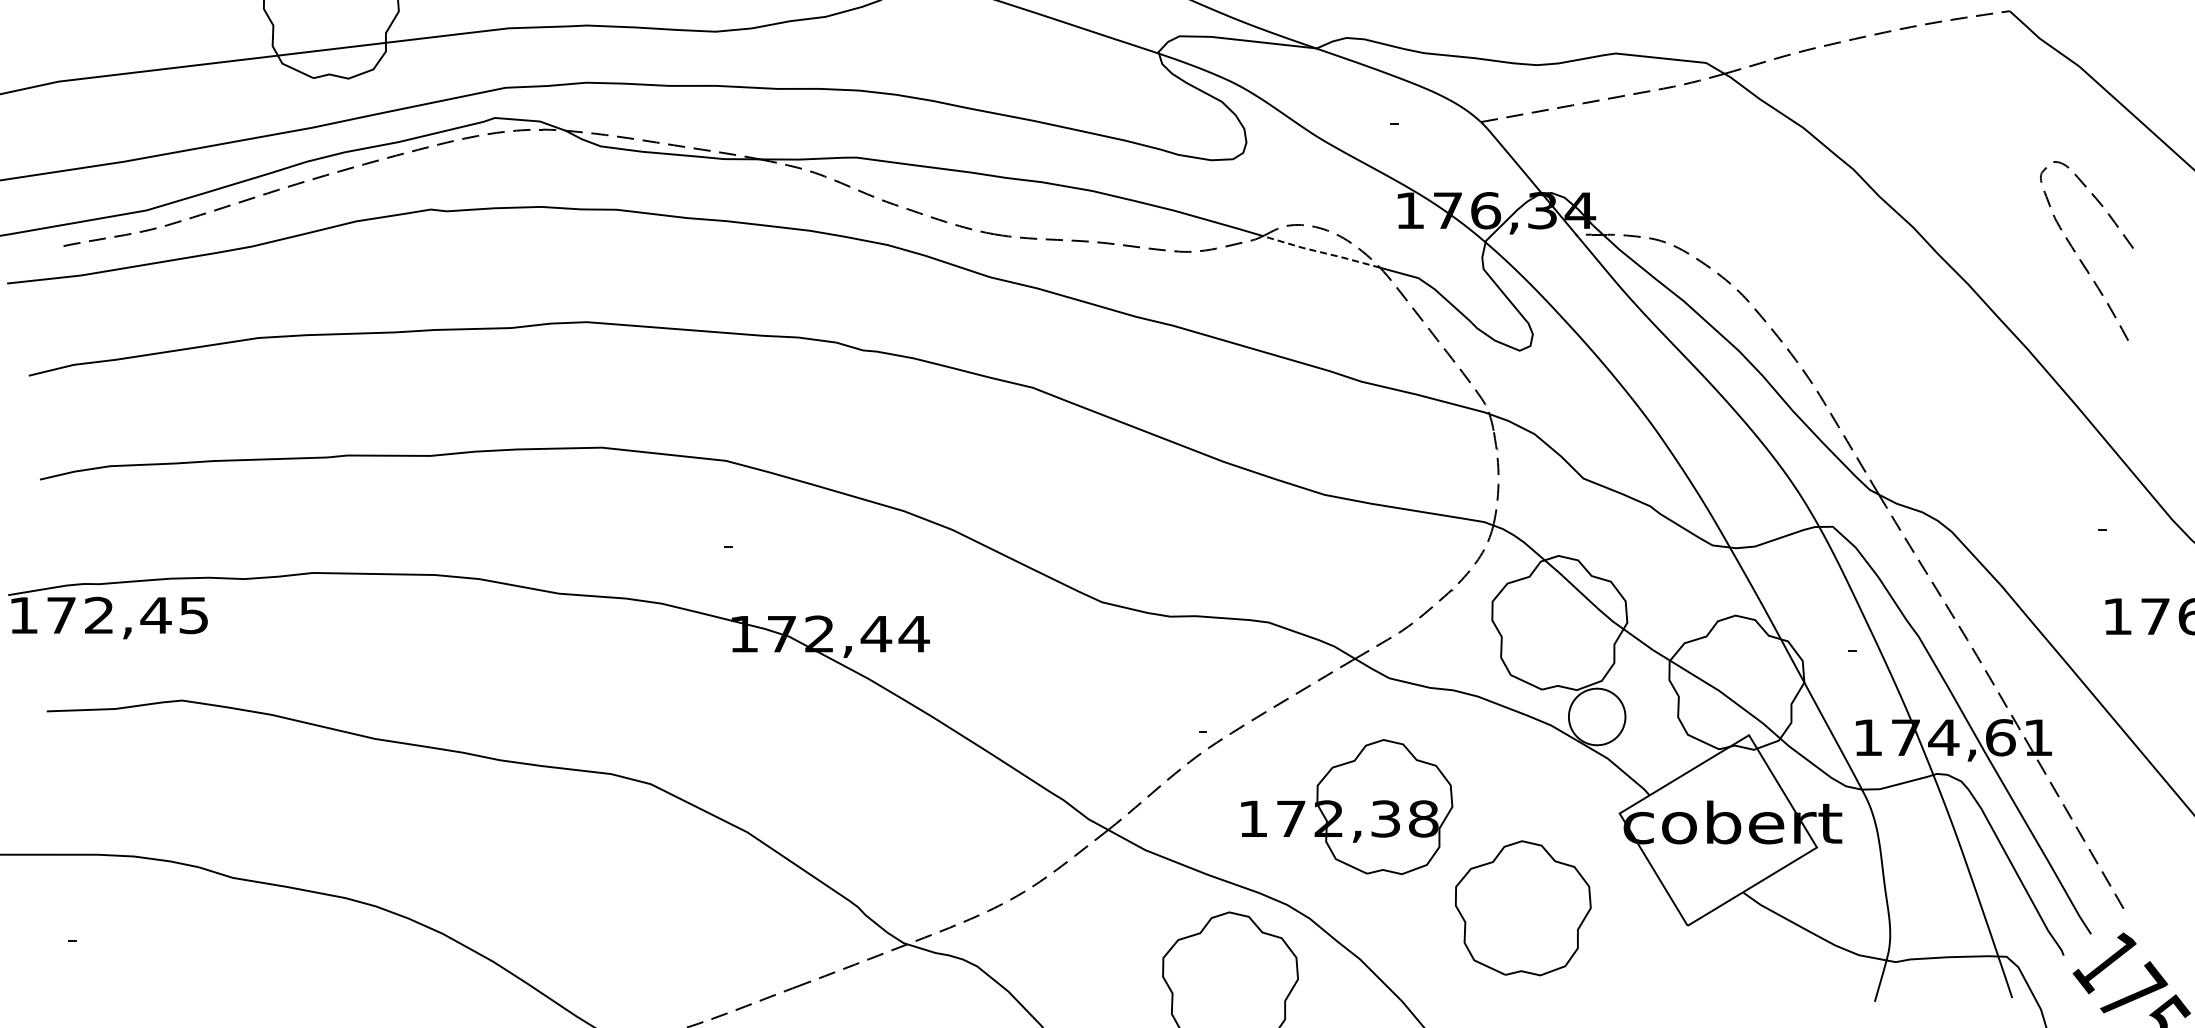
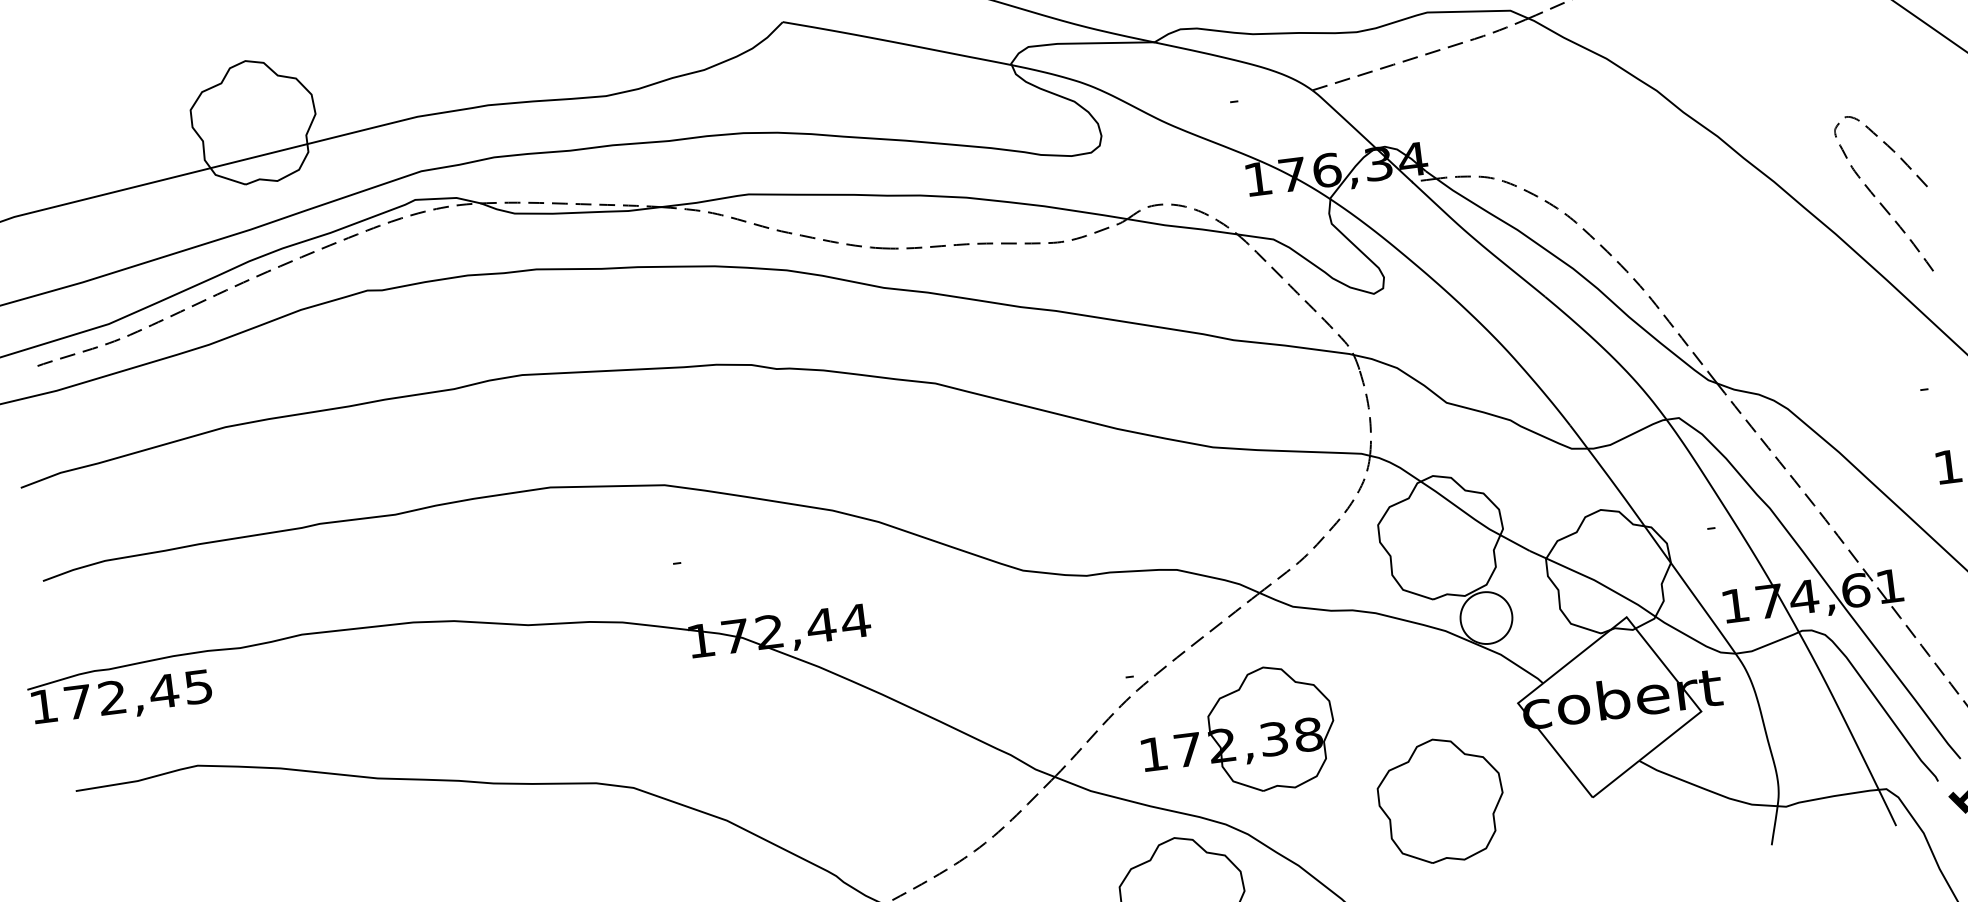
line: (1321, 252) -> (1182, 227), dashed -> solid
curve: (2080, 259) -> (1880, 202), moved
part: (1347, 806) -> (1237, 732), moved

